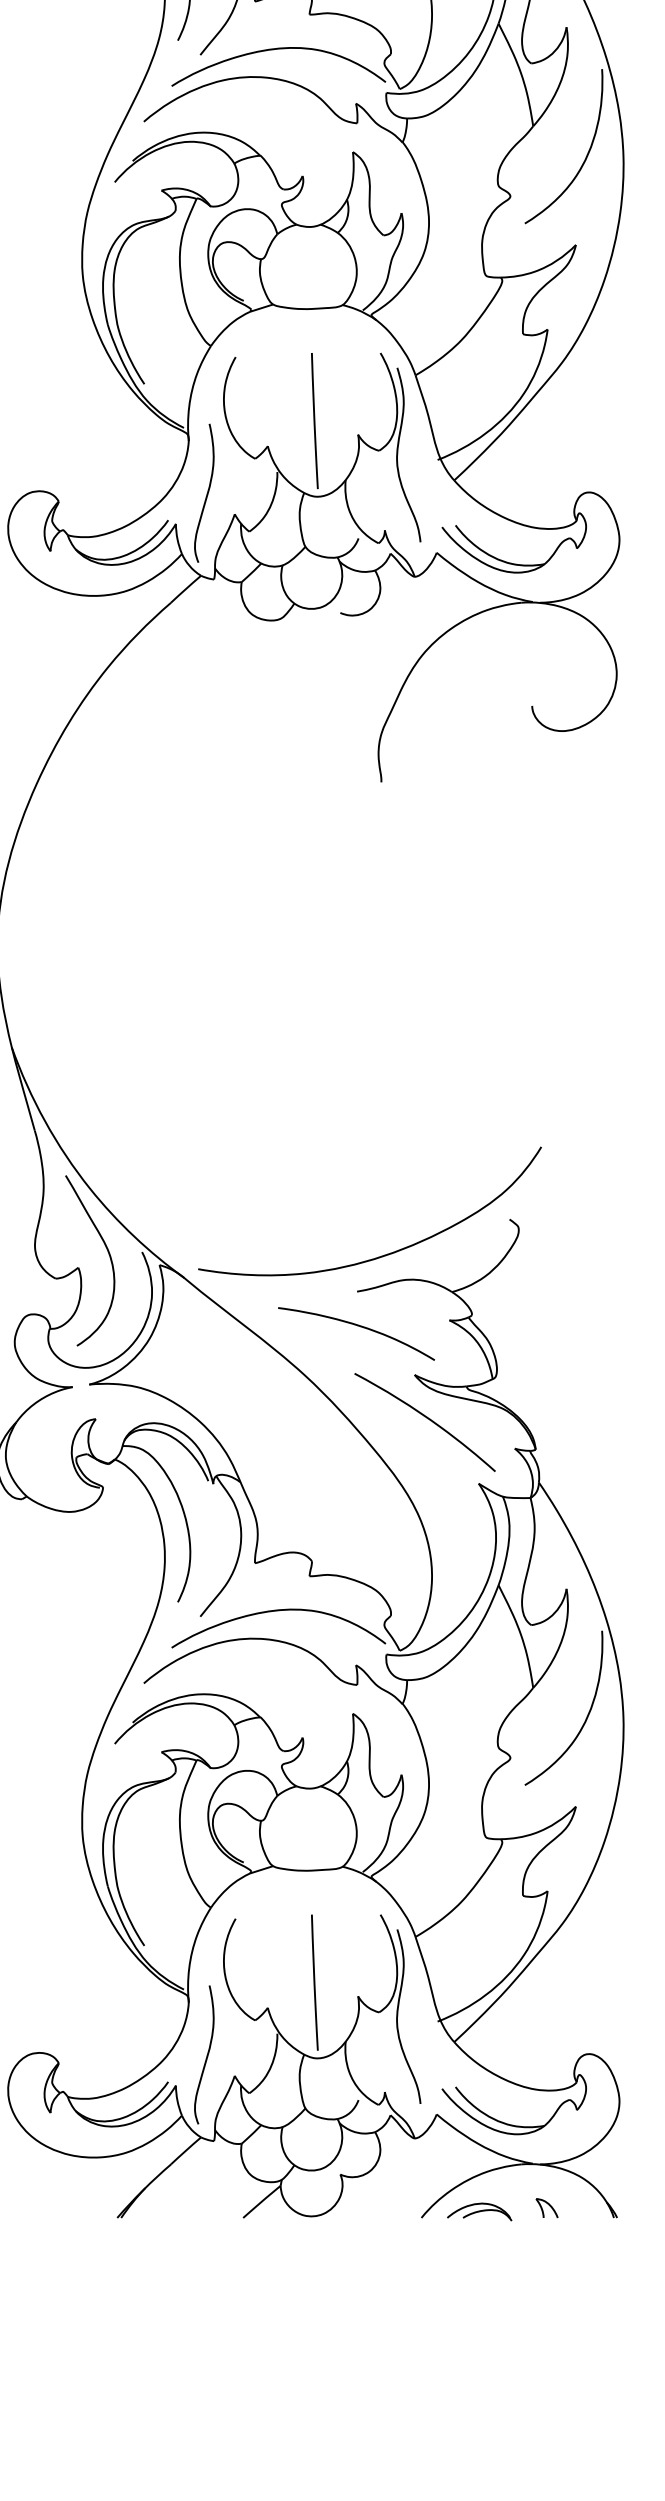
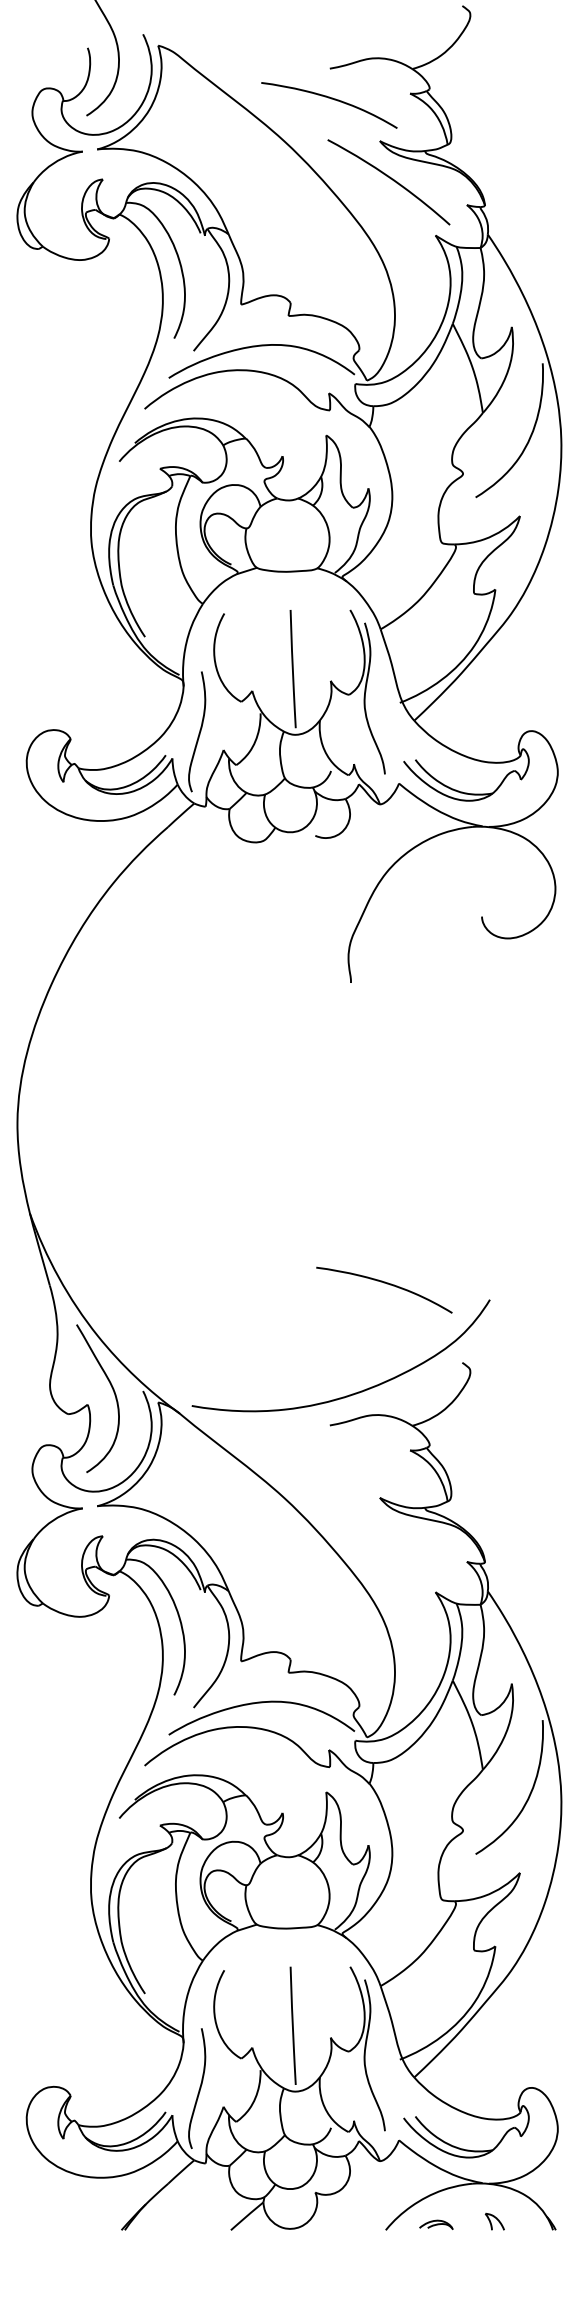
curve: (360, 1327) -> (387, 1284), moved
curve: (425, 1418) -> (389, 1535), removed
part: (479, 2211) -> (436, 2224), size x0.6

